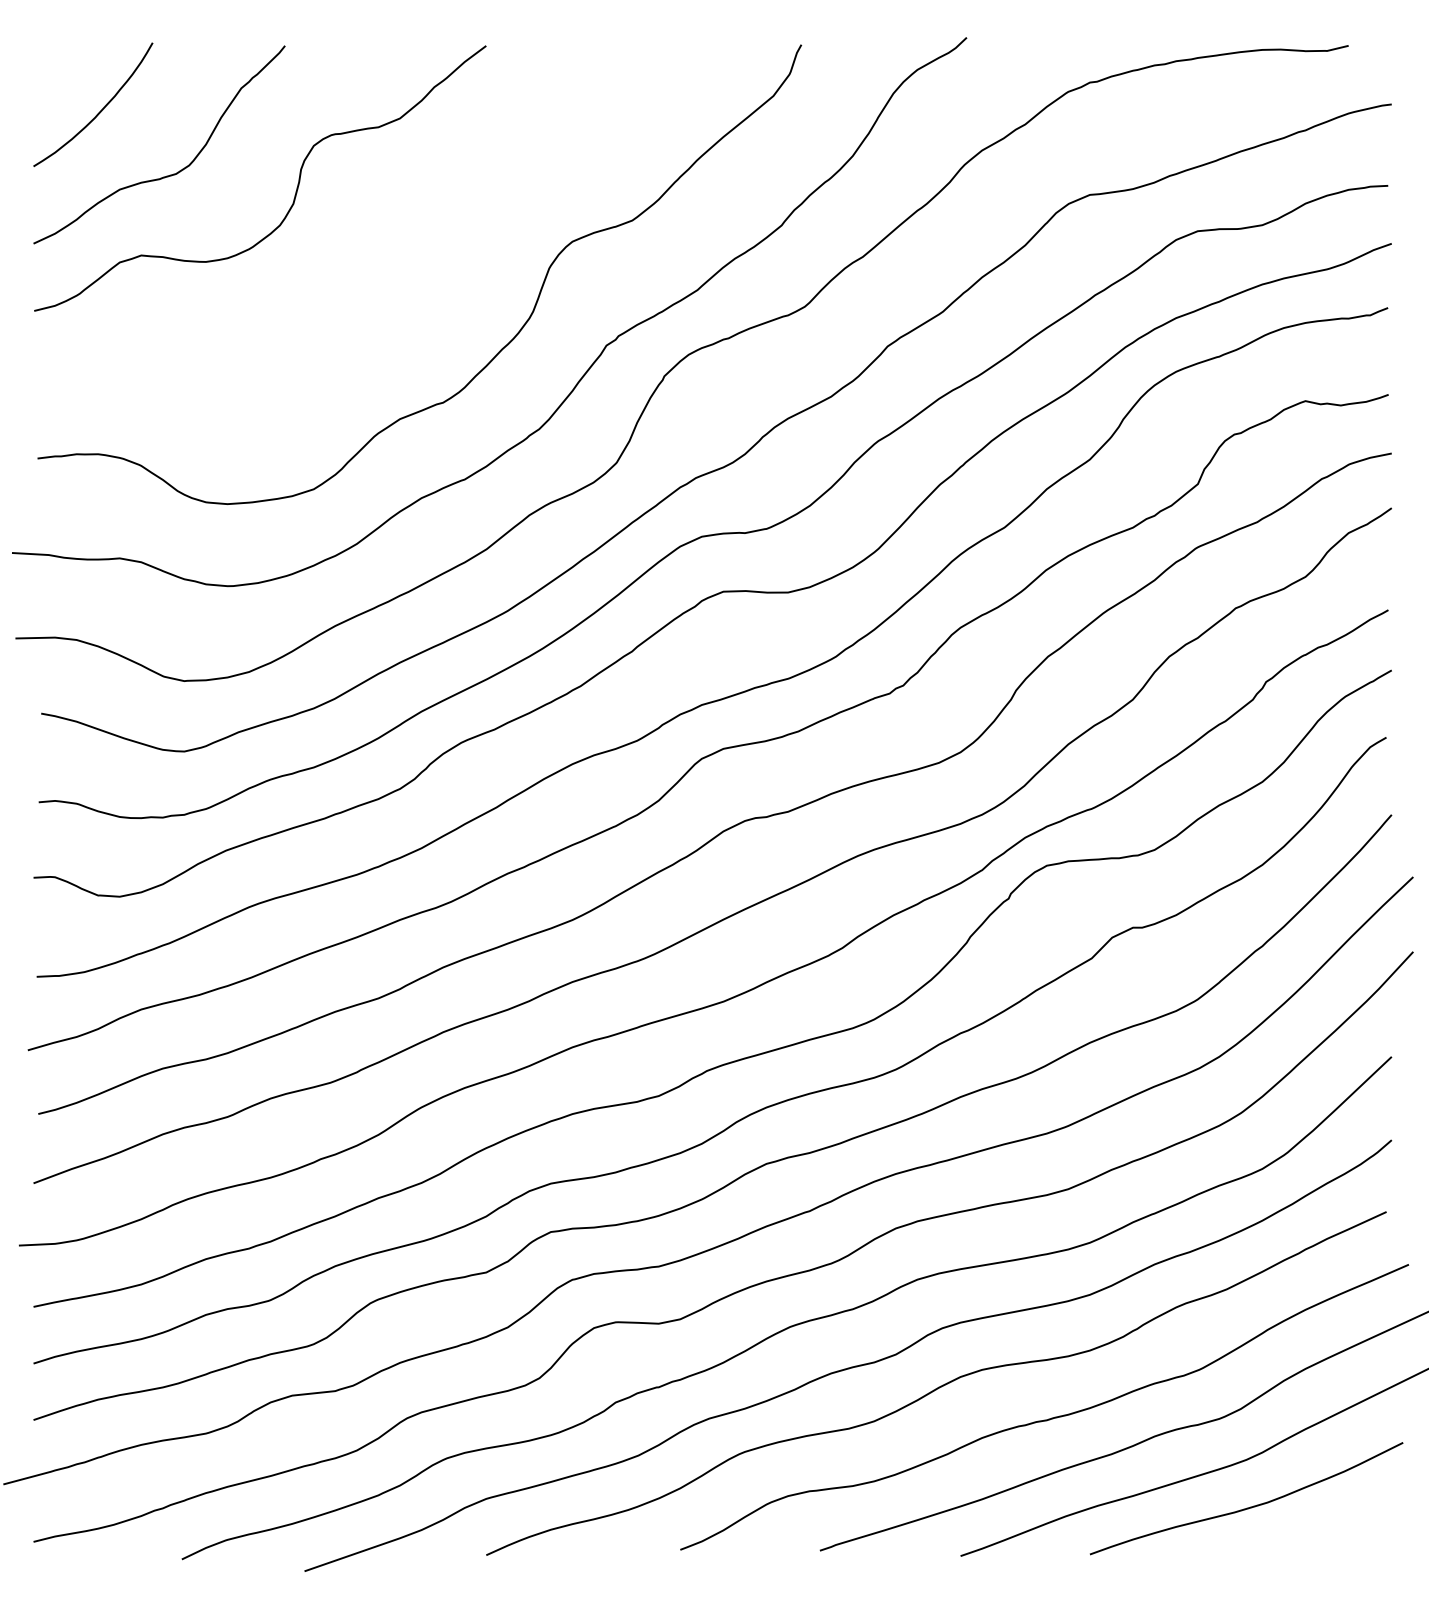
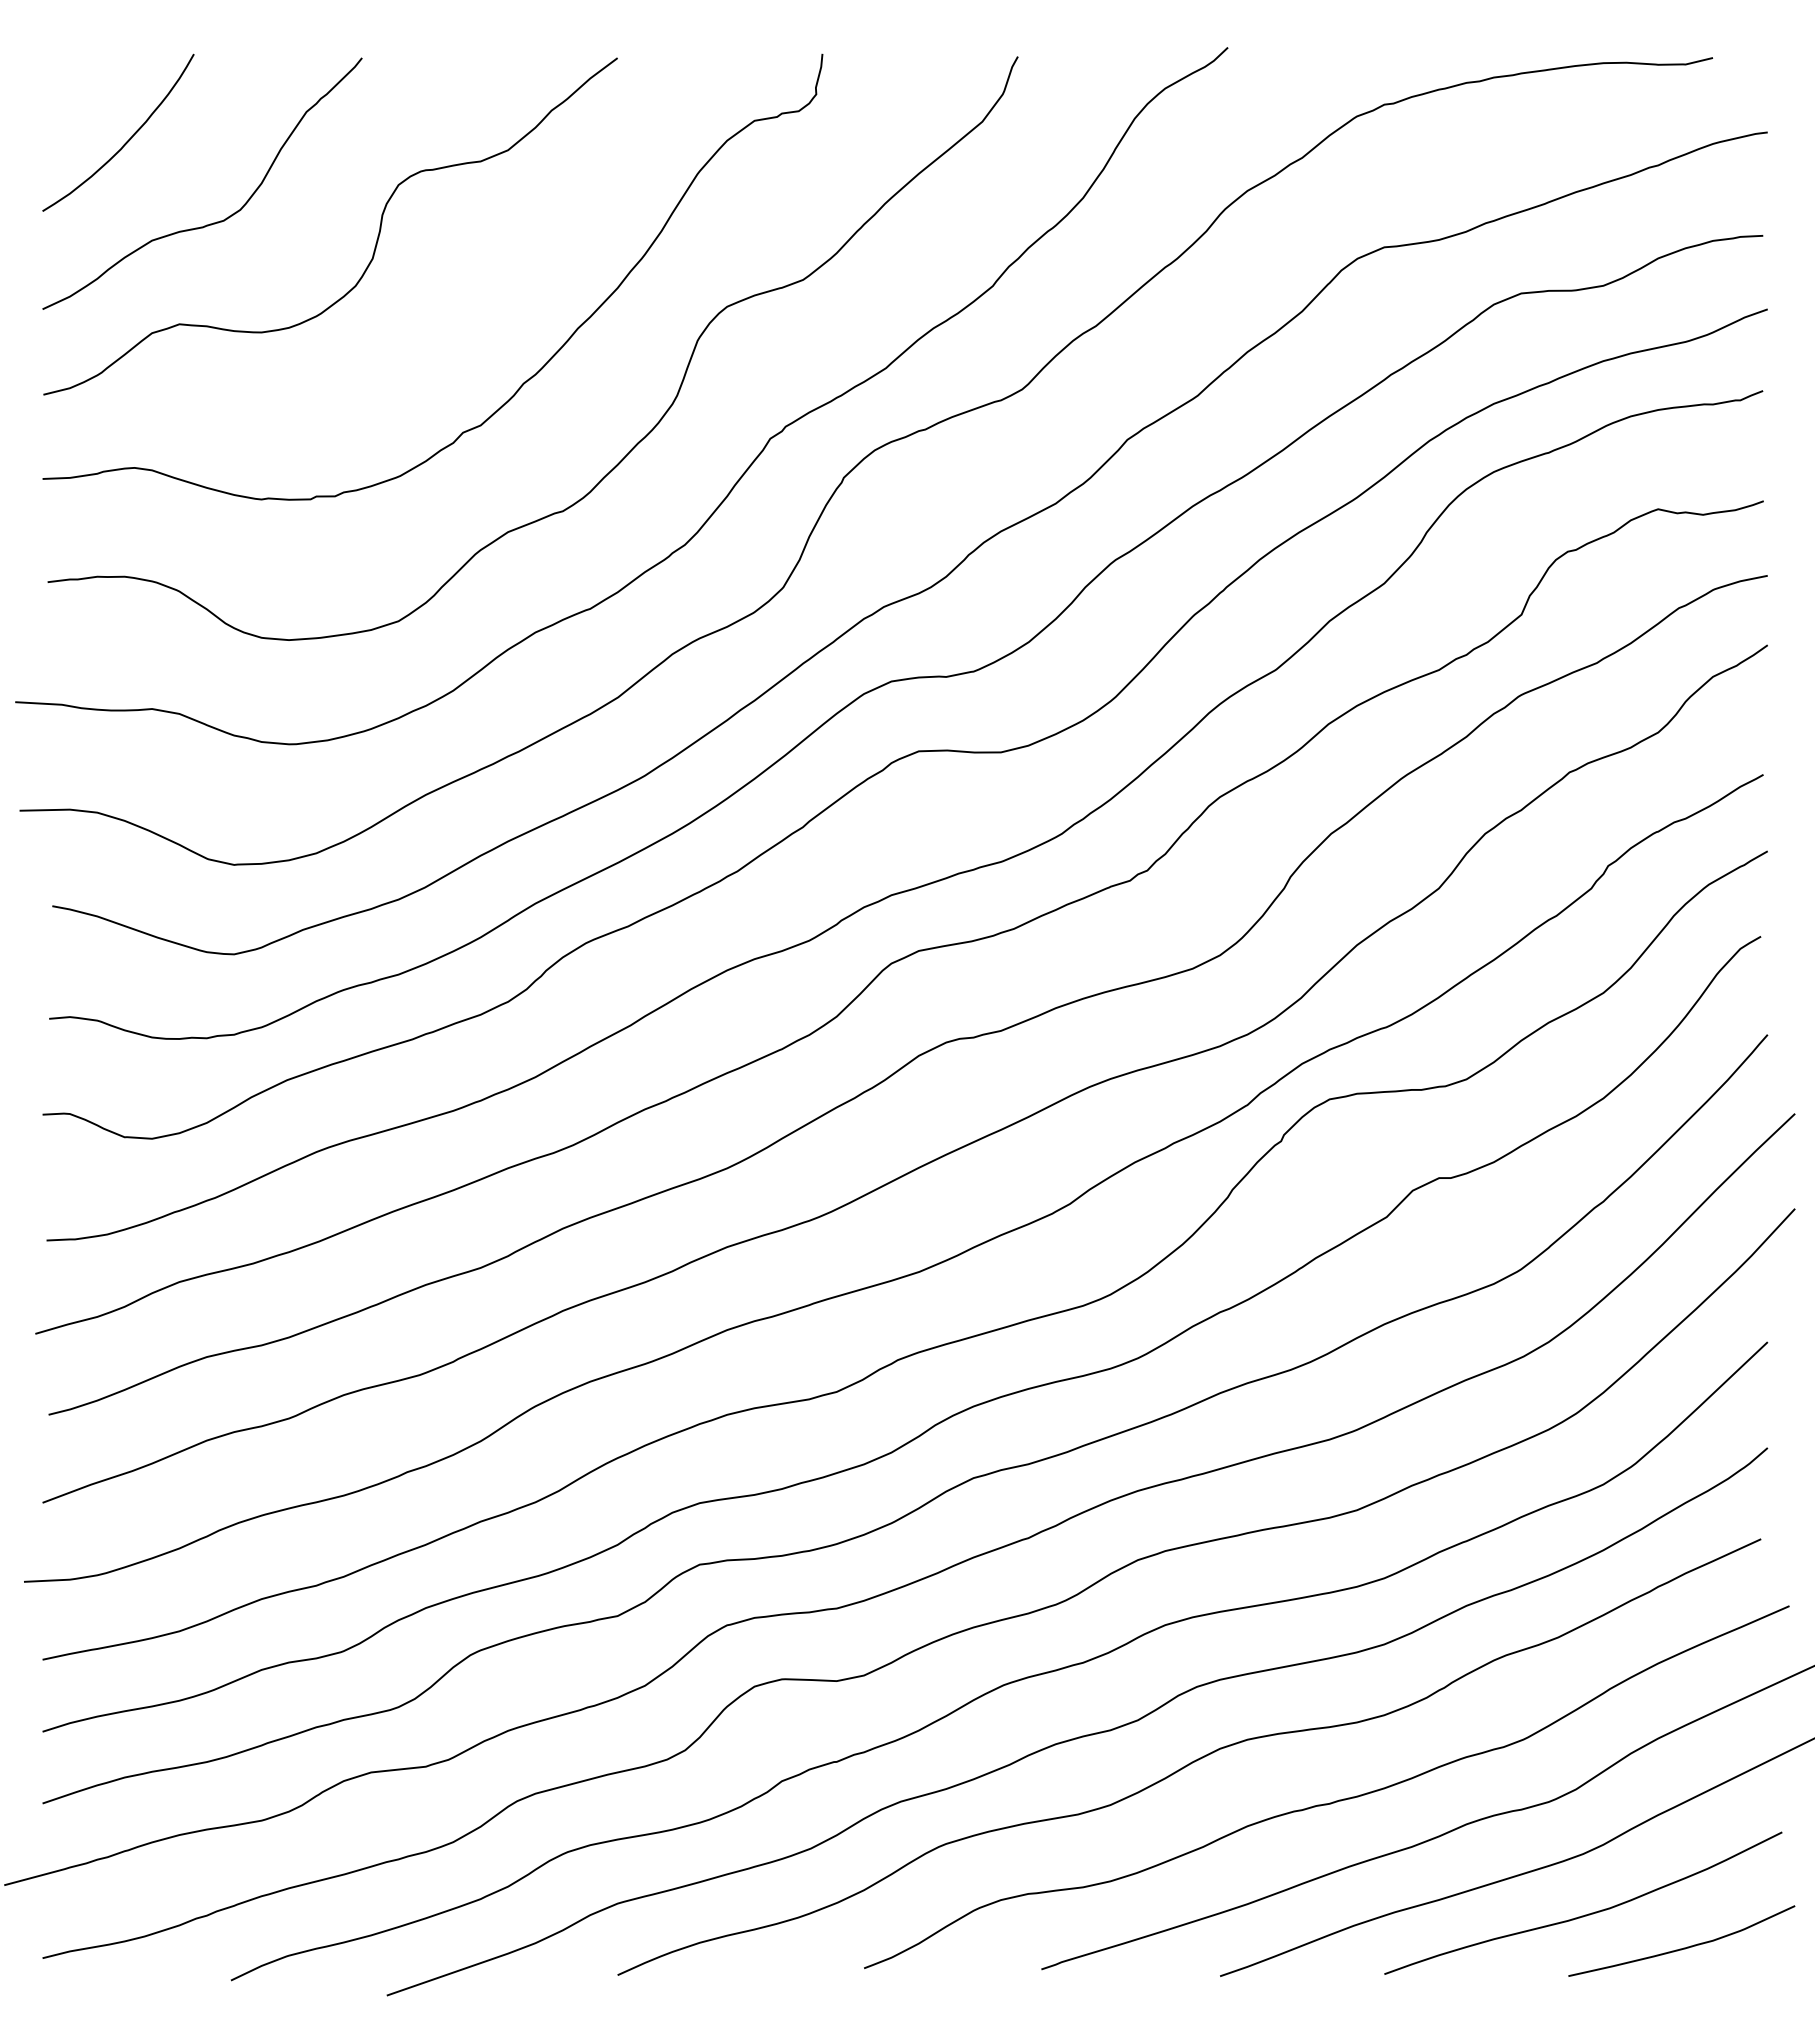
curve: (412, 300) -> (524, 381), added
curve: (1325, 1533) -> (1683, 1947), added

